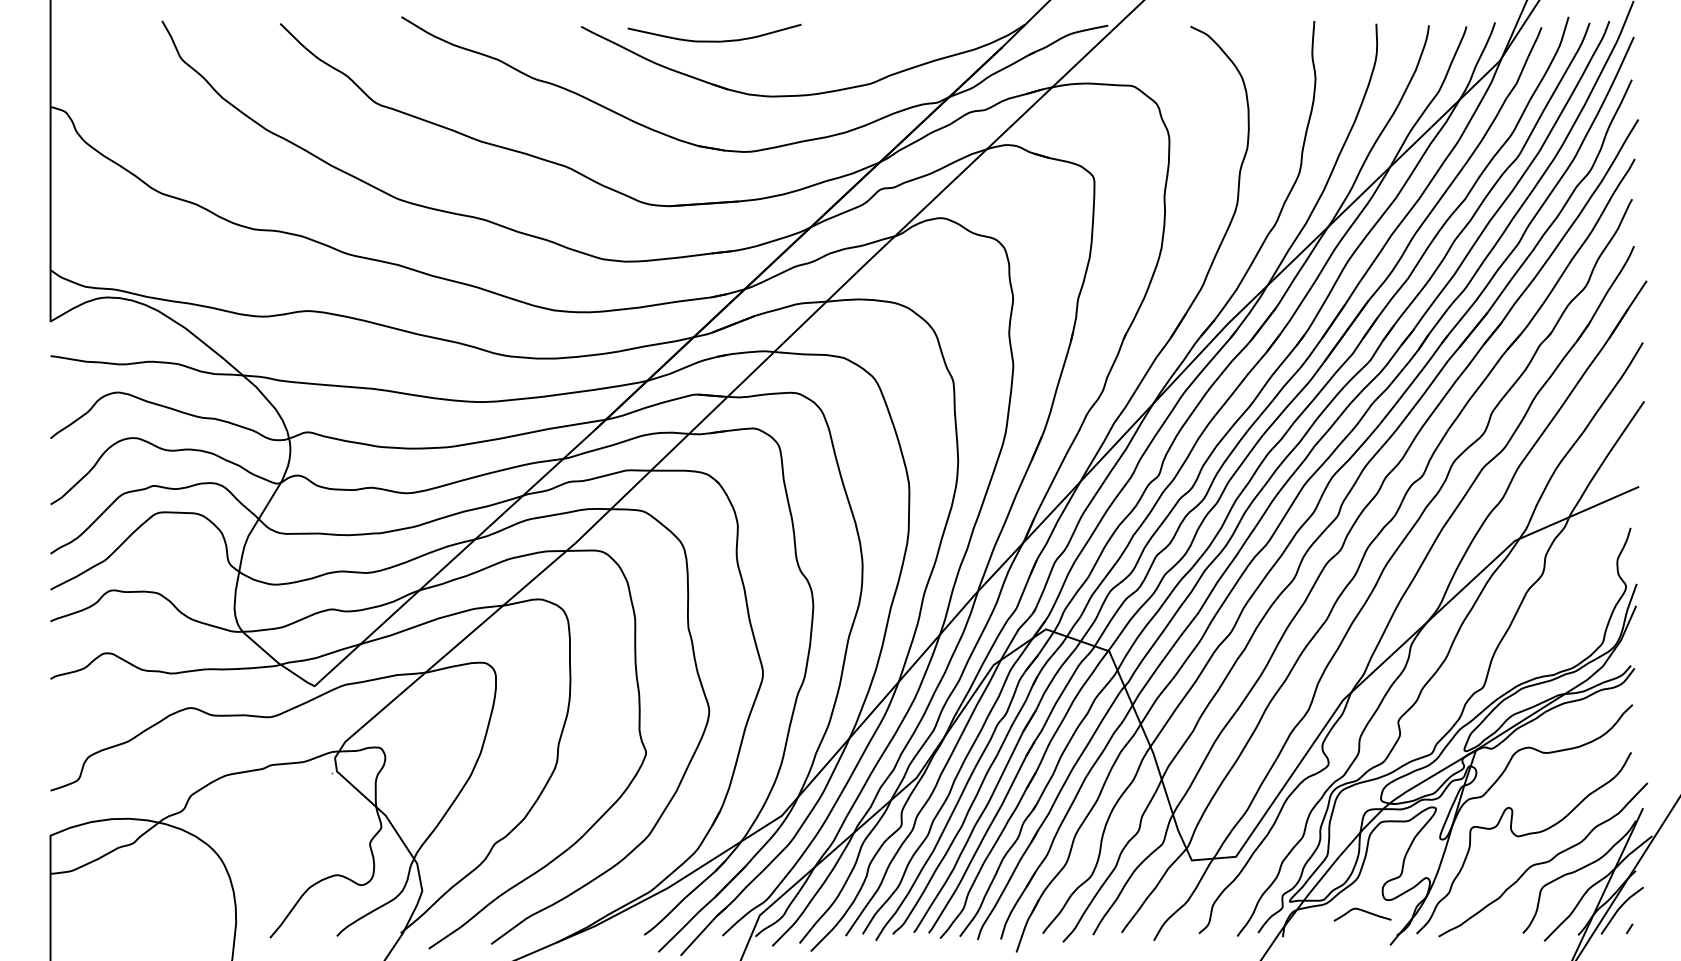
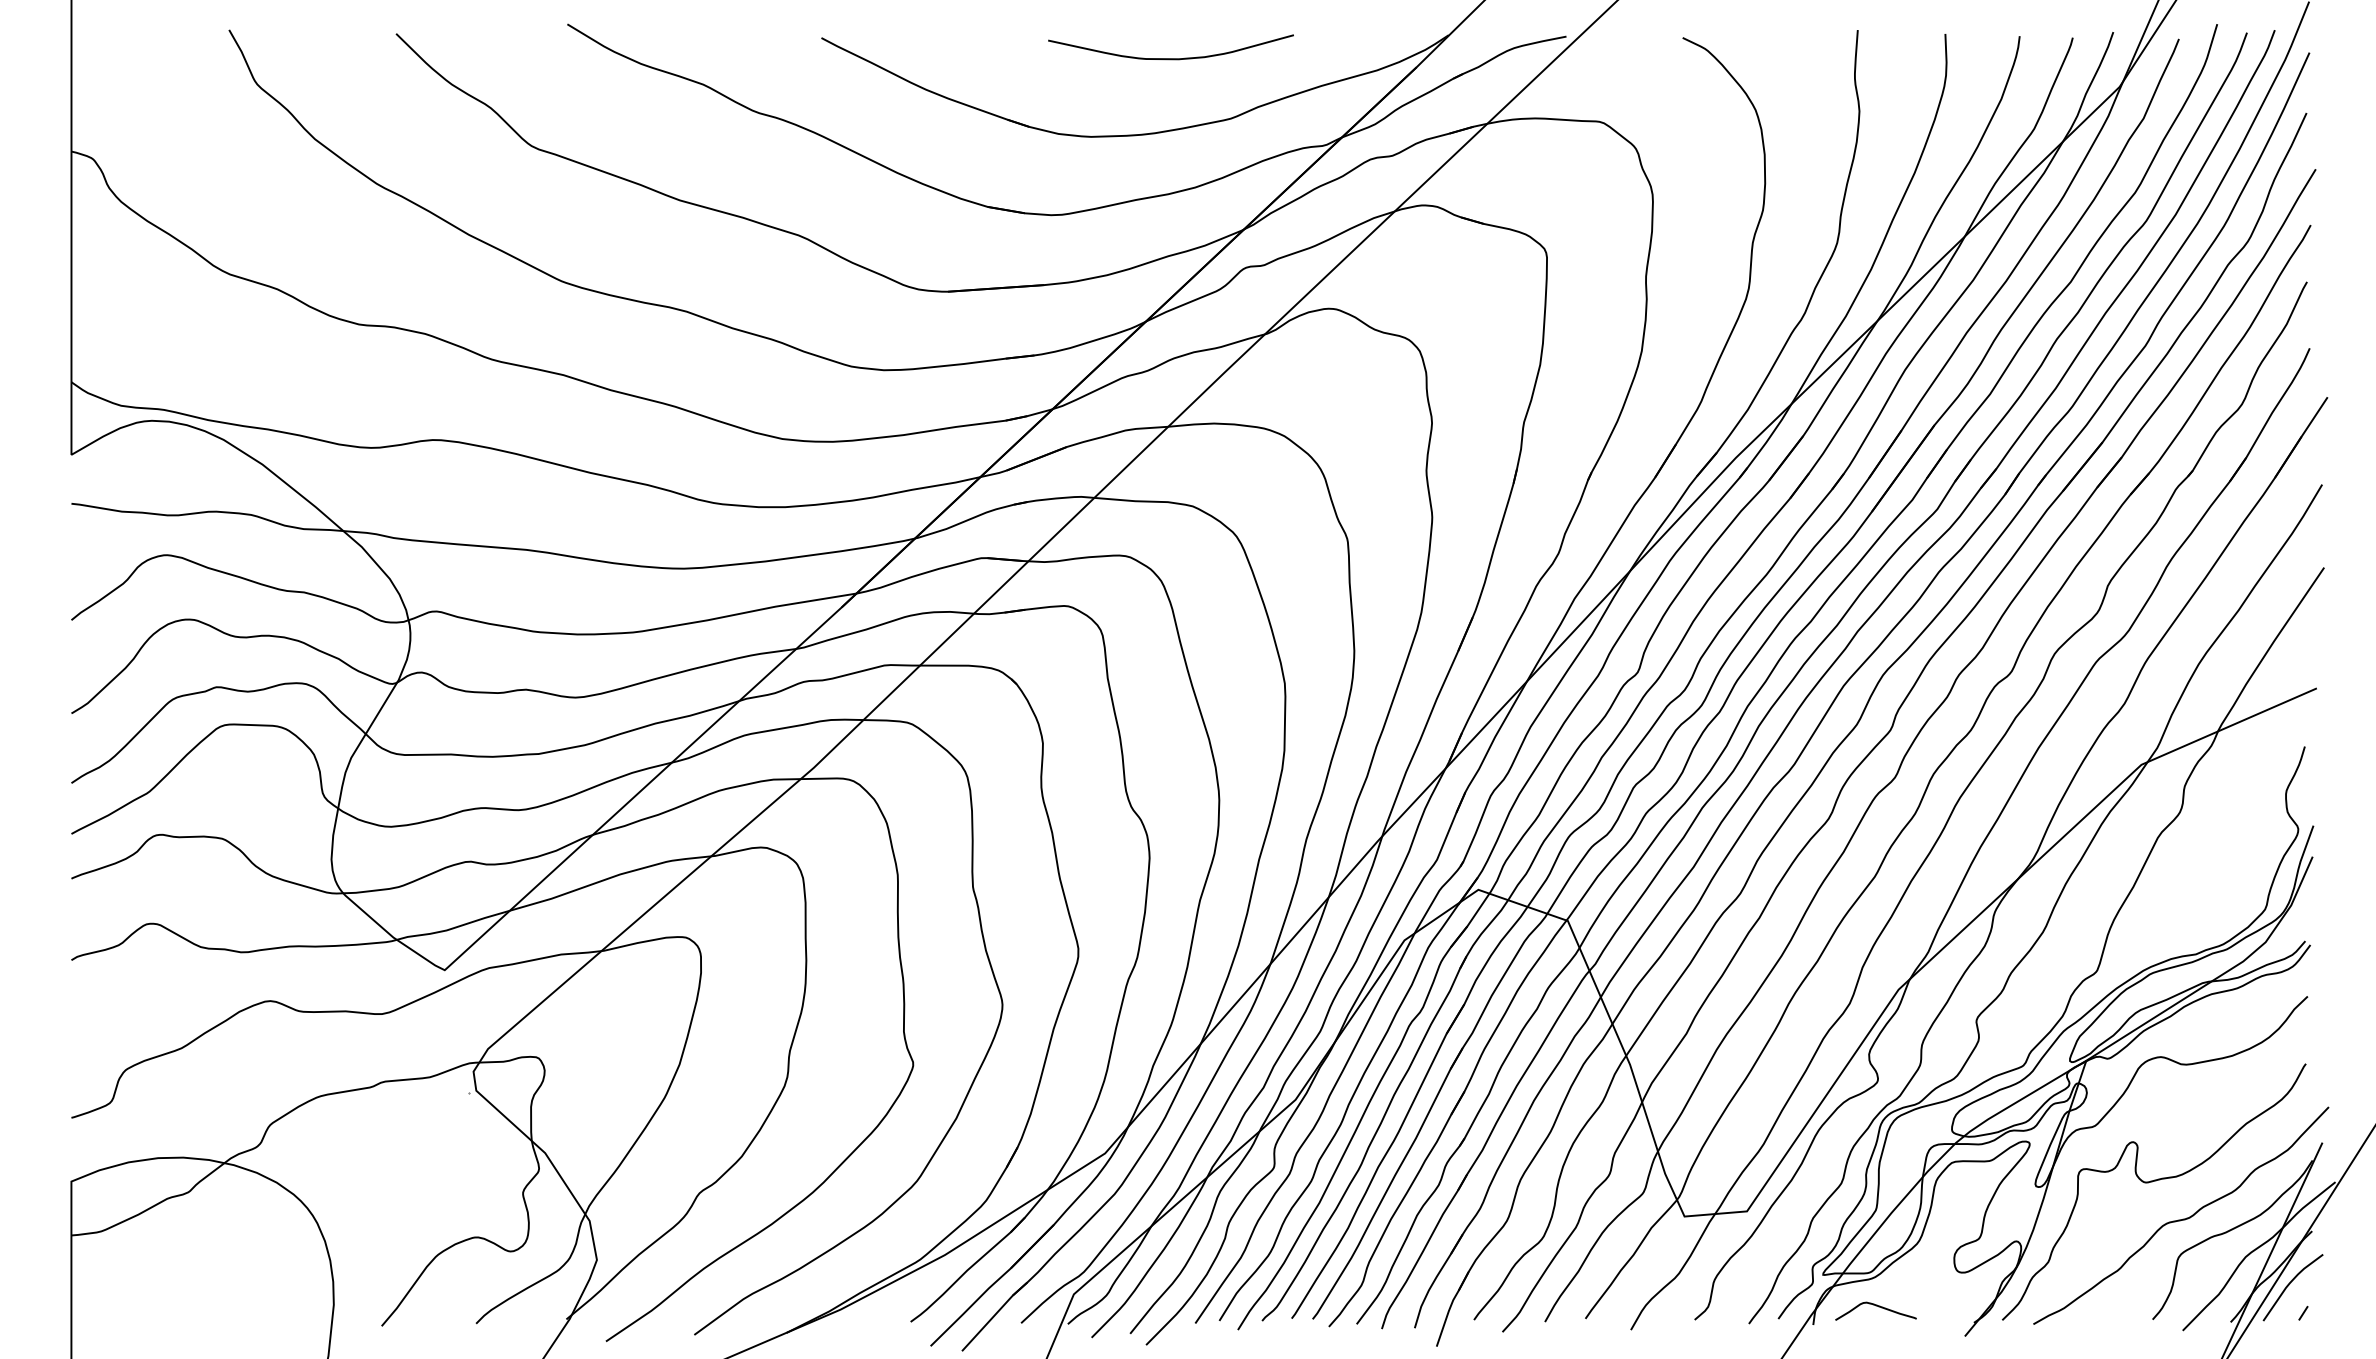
curve: (714, 41) -> (1170, 58), moved
curve: (1362, 911) -> (1875, 1306), moved

